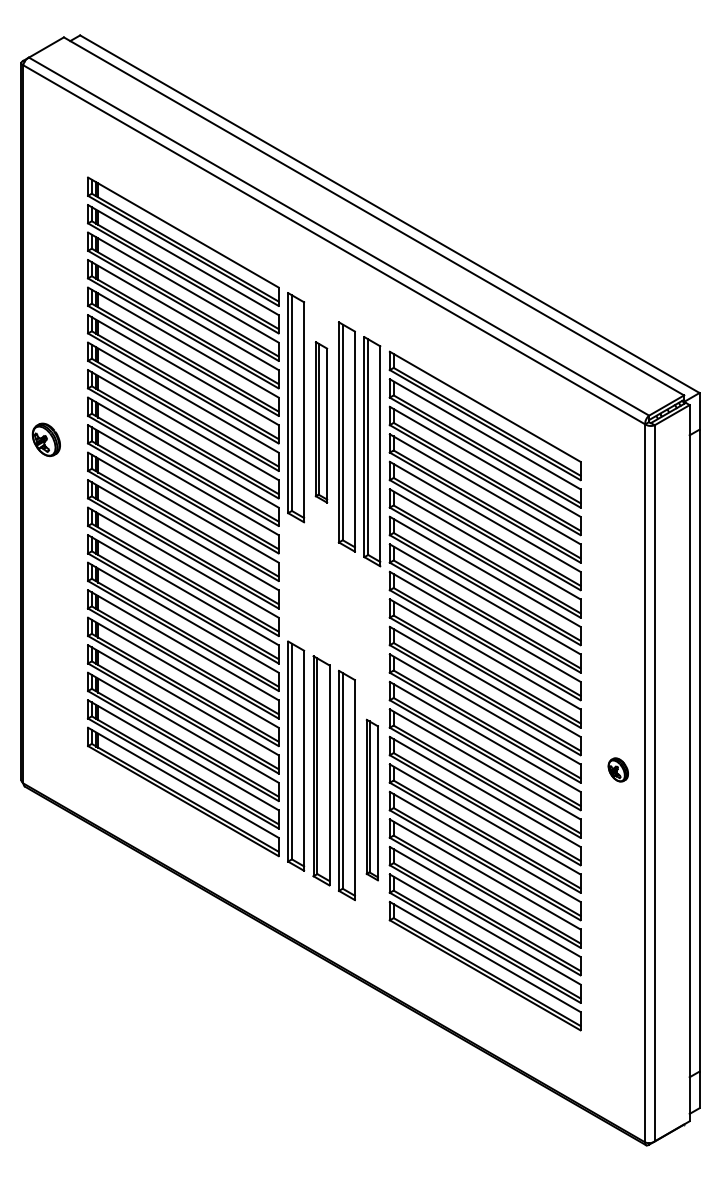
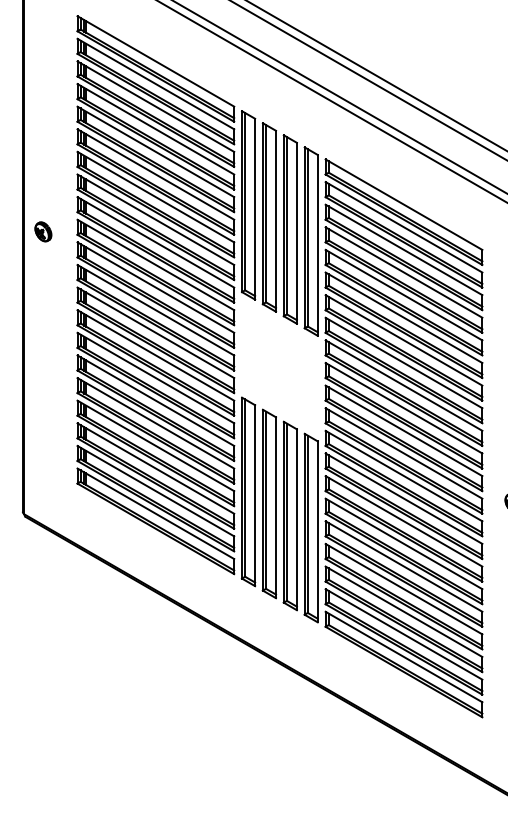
part: (321, 422) -> (269, 217), size x1.43
part: (46, 439) -> (43, 231), size x0.71
part: (372, 799) -> (311, 527), size x1.43

